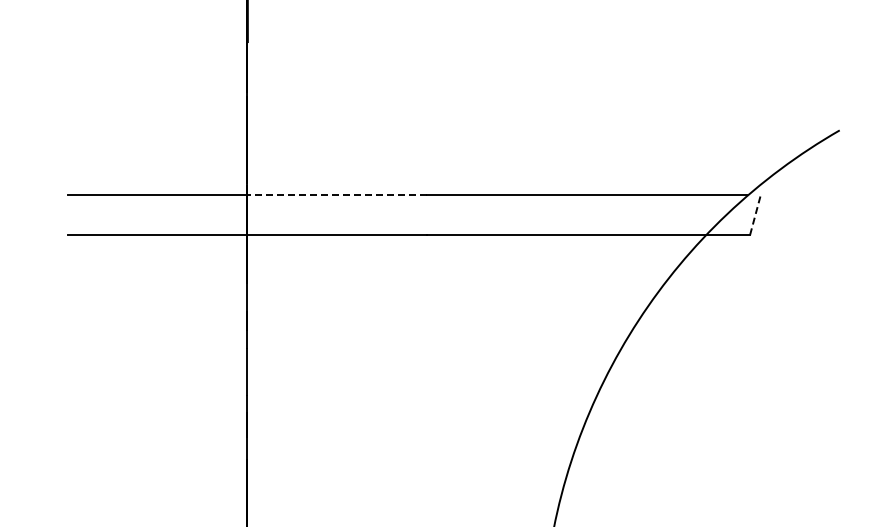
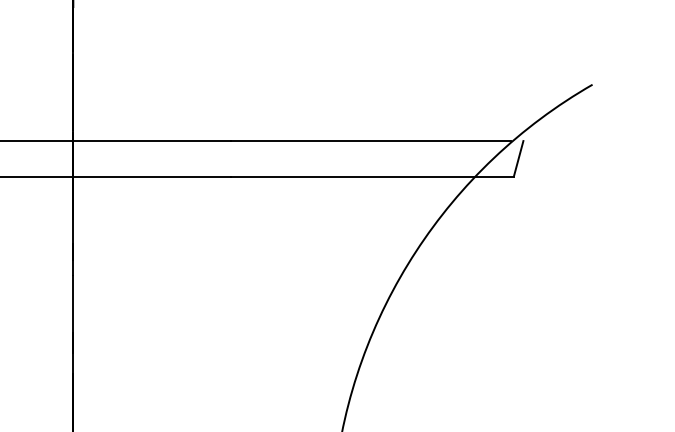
line: (337, 194) -> (151, 140), dashed -> solid
line: (755, 214) -> (518, 158), dashed -> solid

